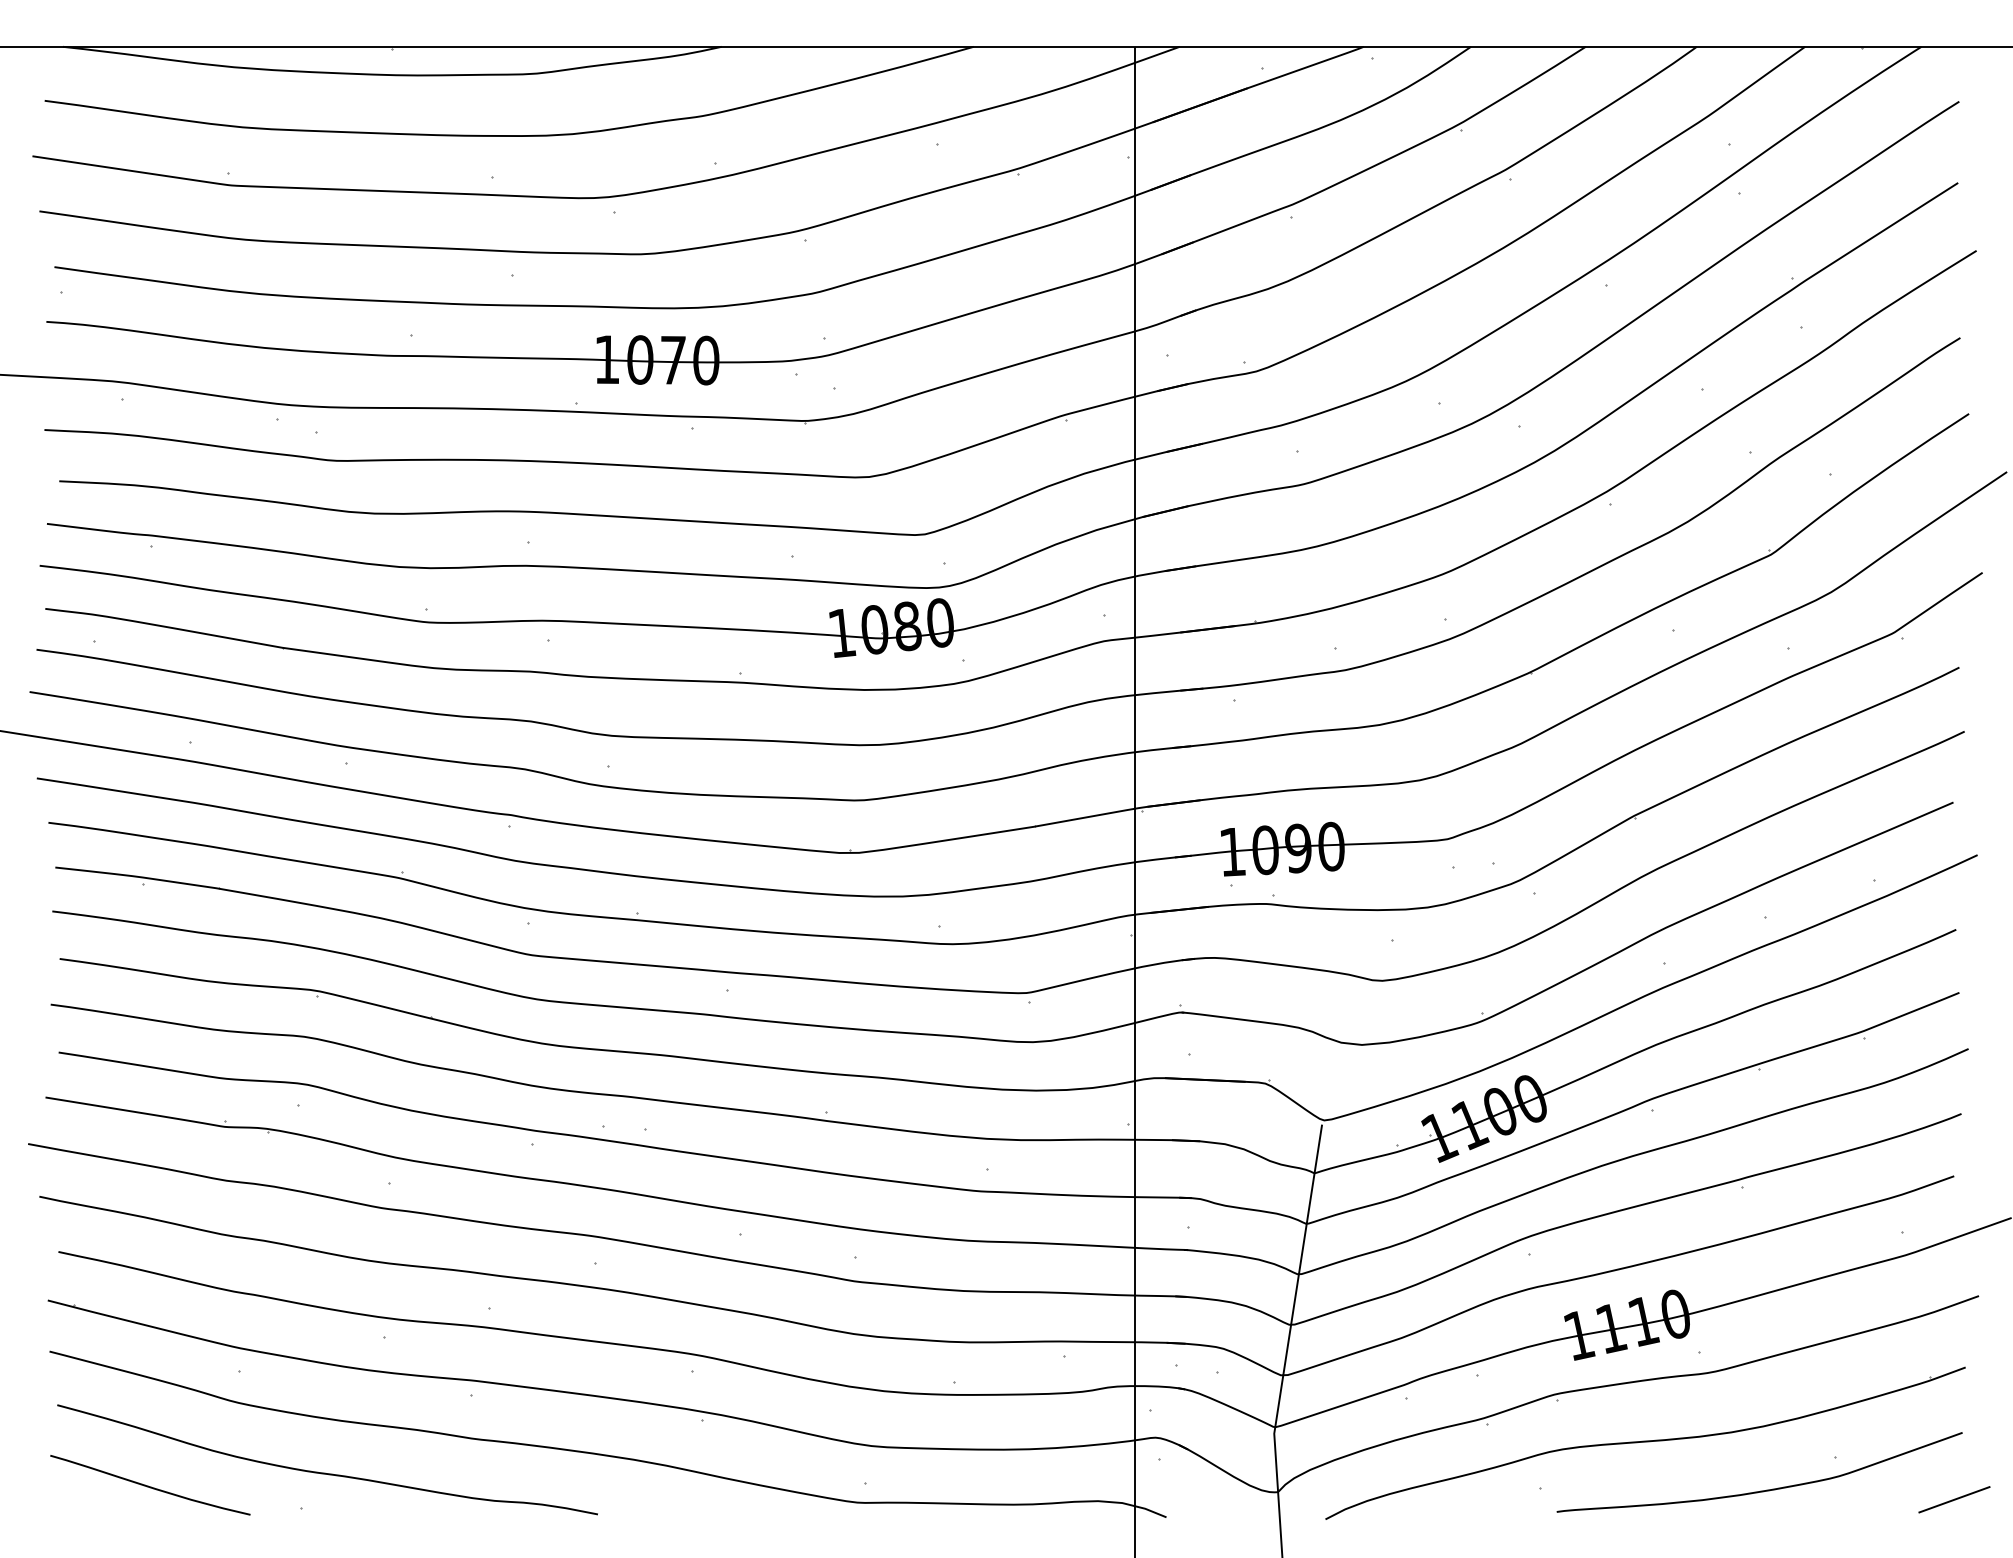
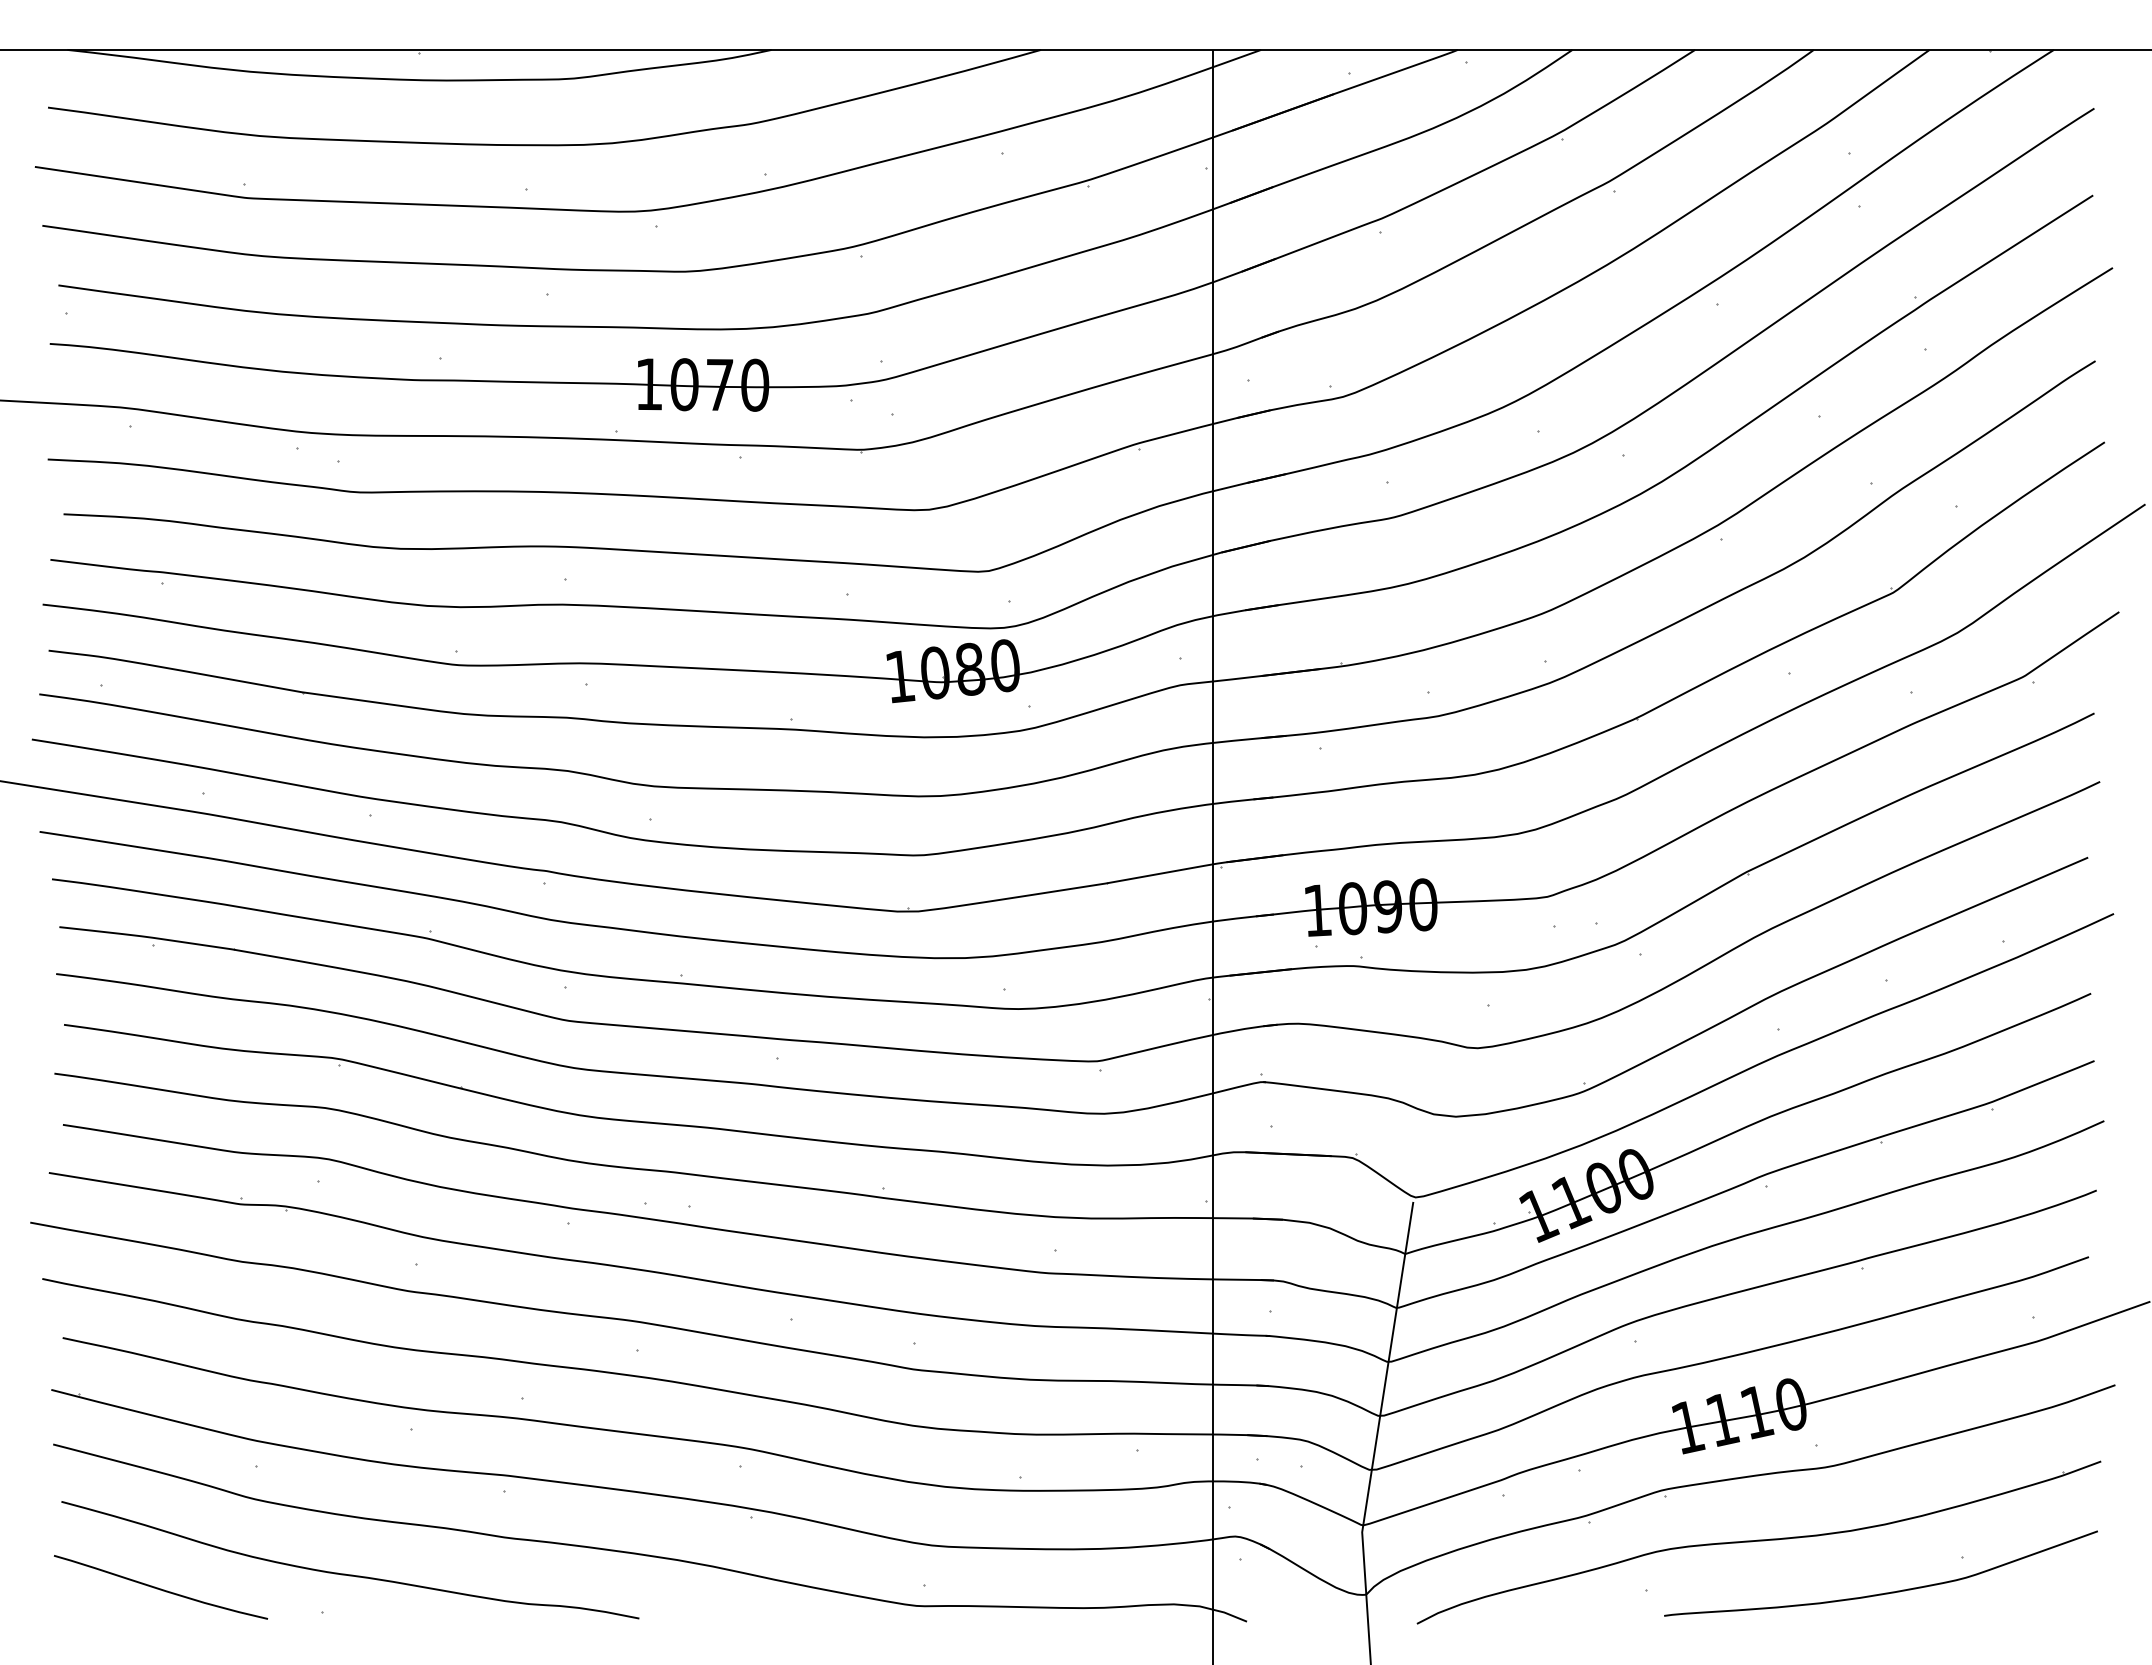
line: (1953, 1499) -> (2088, 1602), removed

